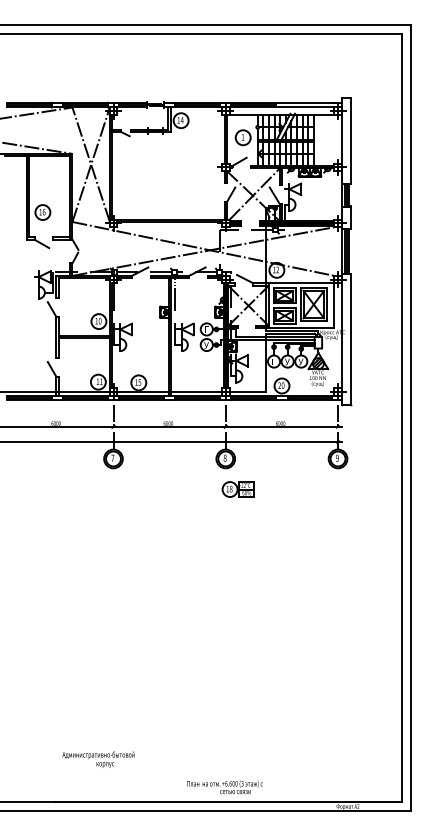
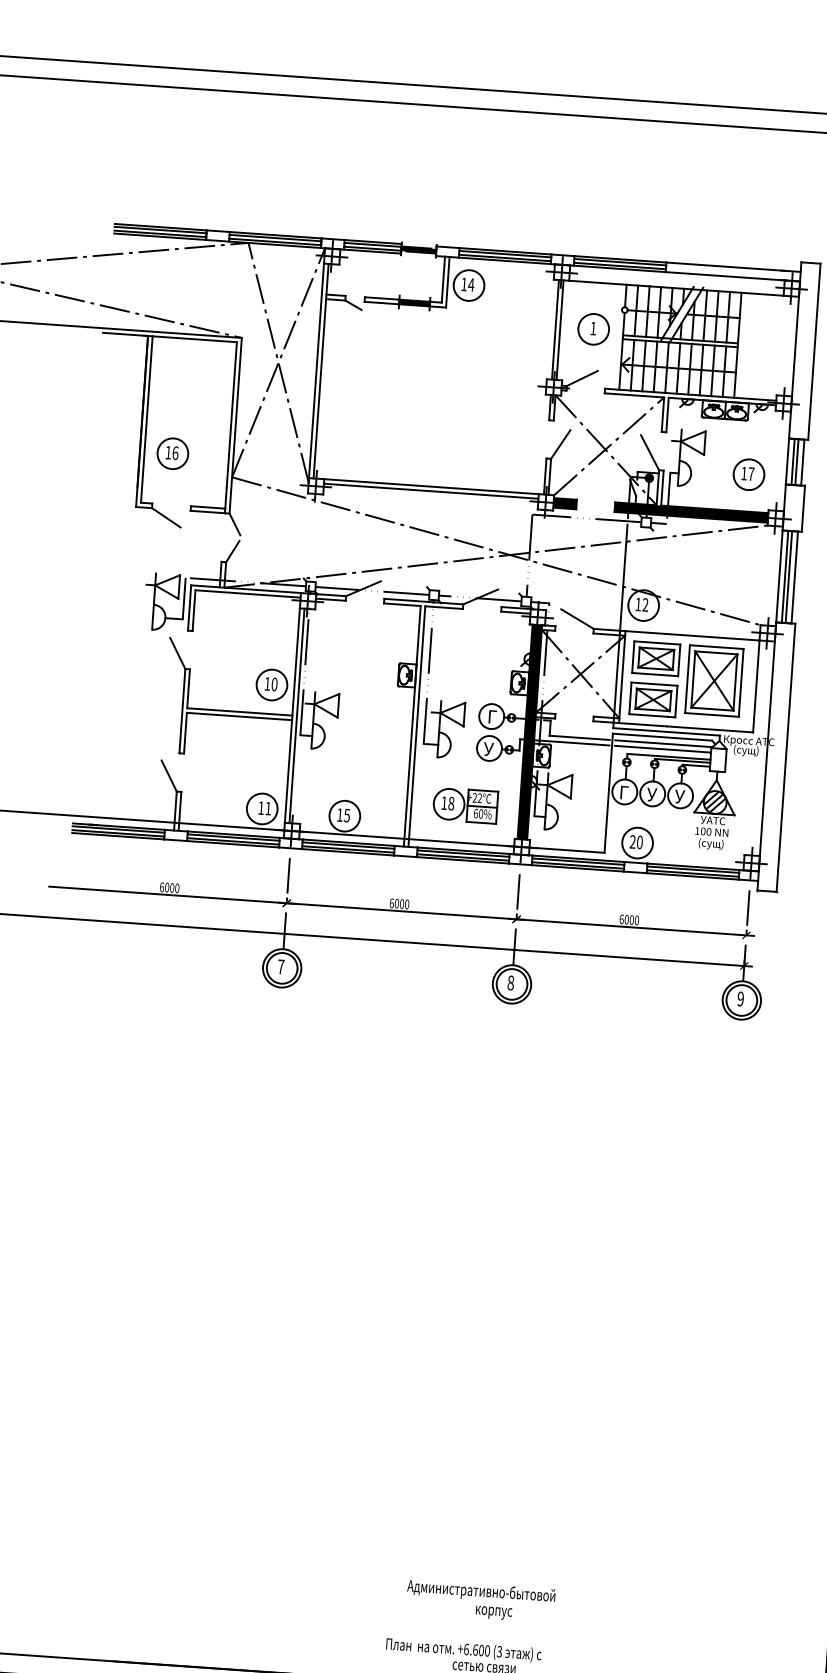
part: (323, 202) -> (748, 473), added
part: (237, 489) -> (464, 805), moved
text: (98, 759) -> (480, 1600), moved

